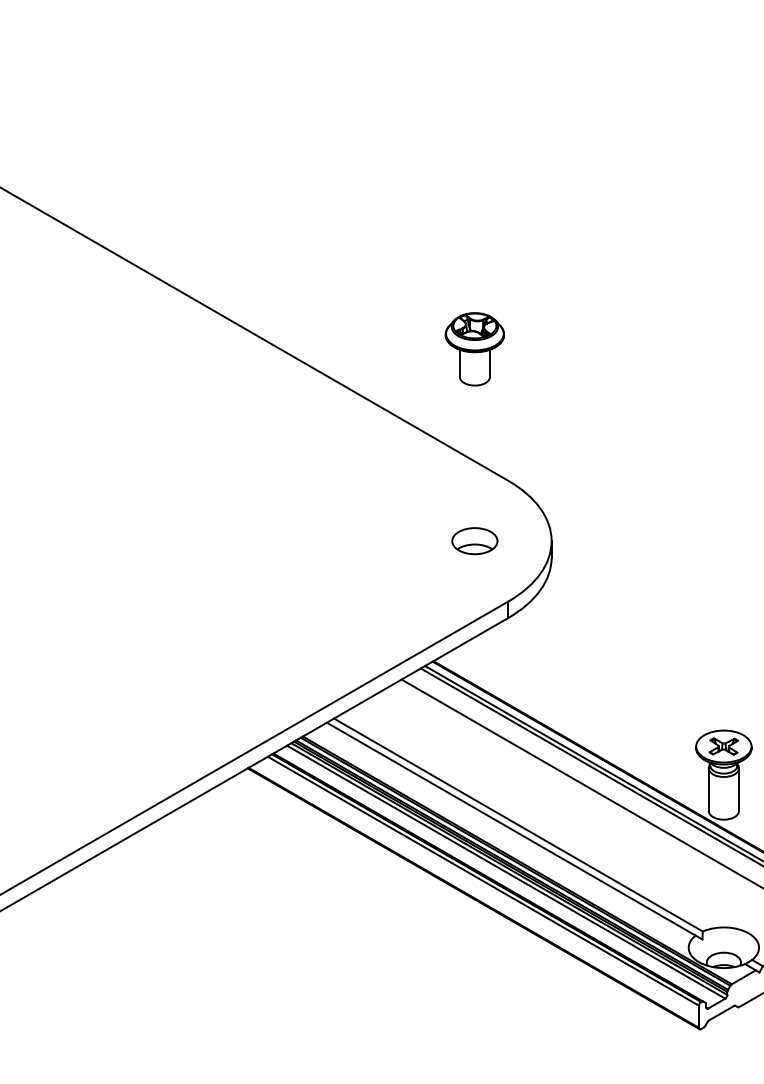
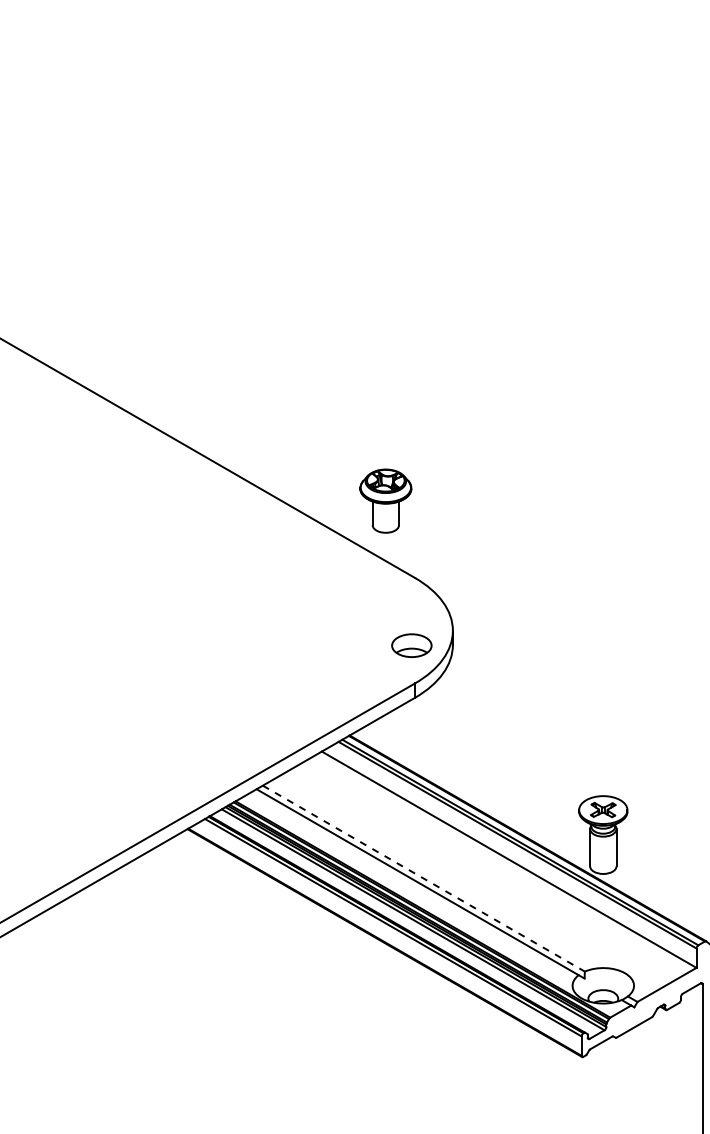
part: (474, 348) -> (385, 500), moved
part: (474, 540) -> (411, 645), moved
line: (517, 824) -> (423, 878), solid -> dashed

